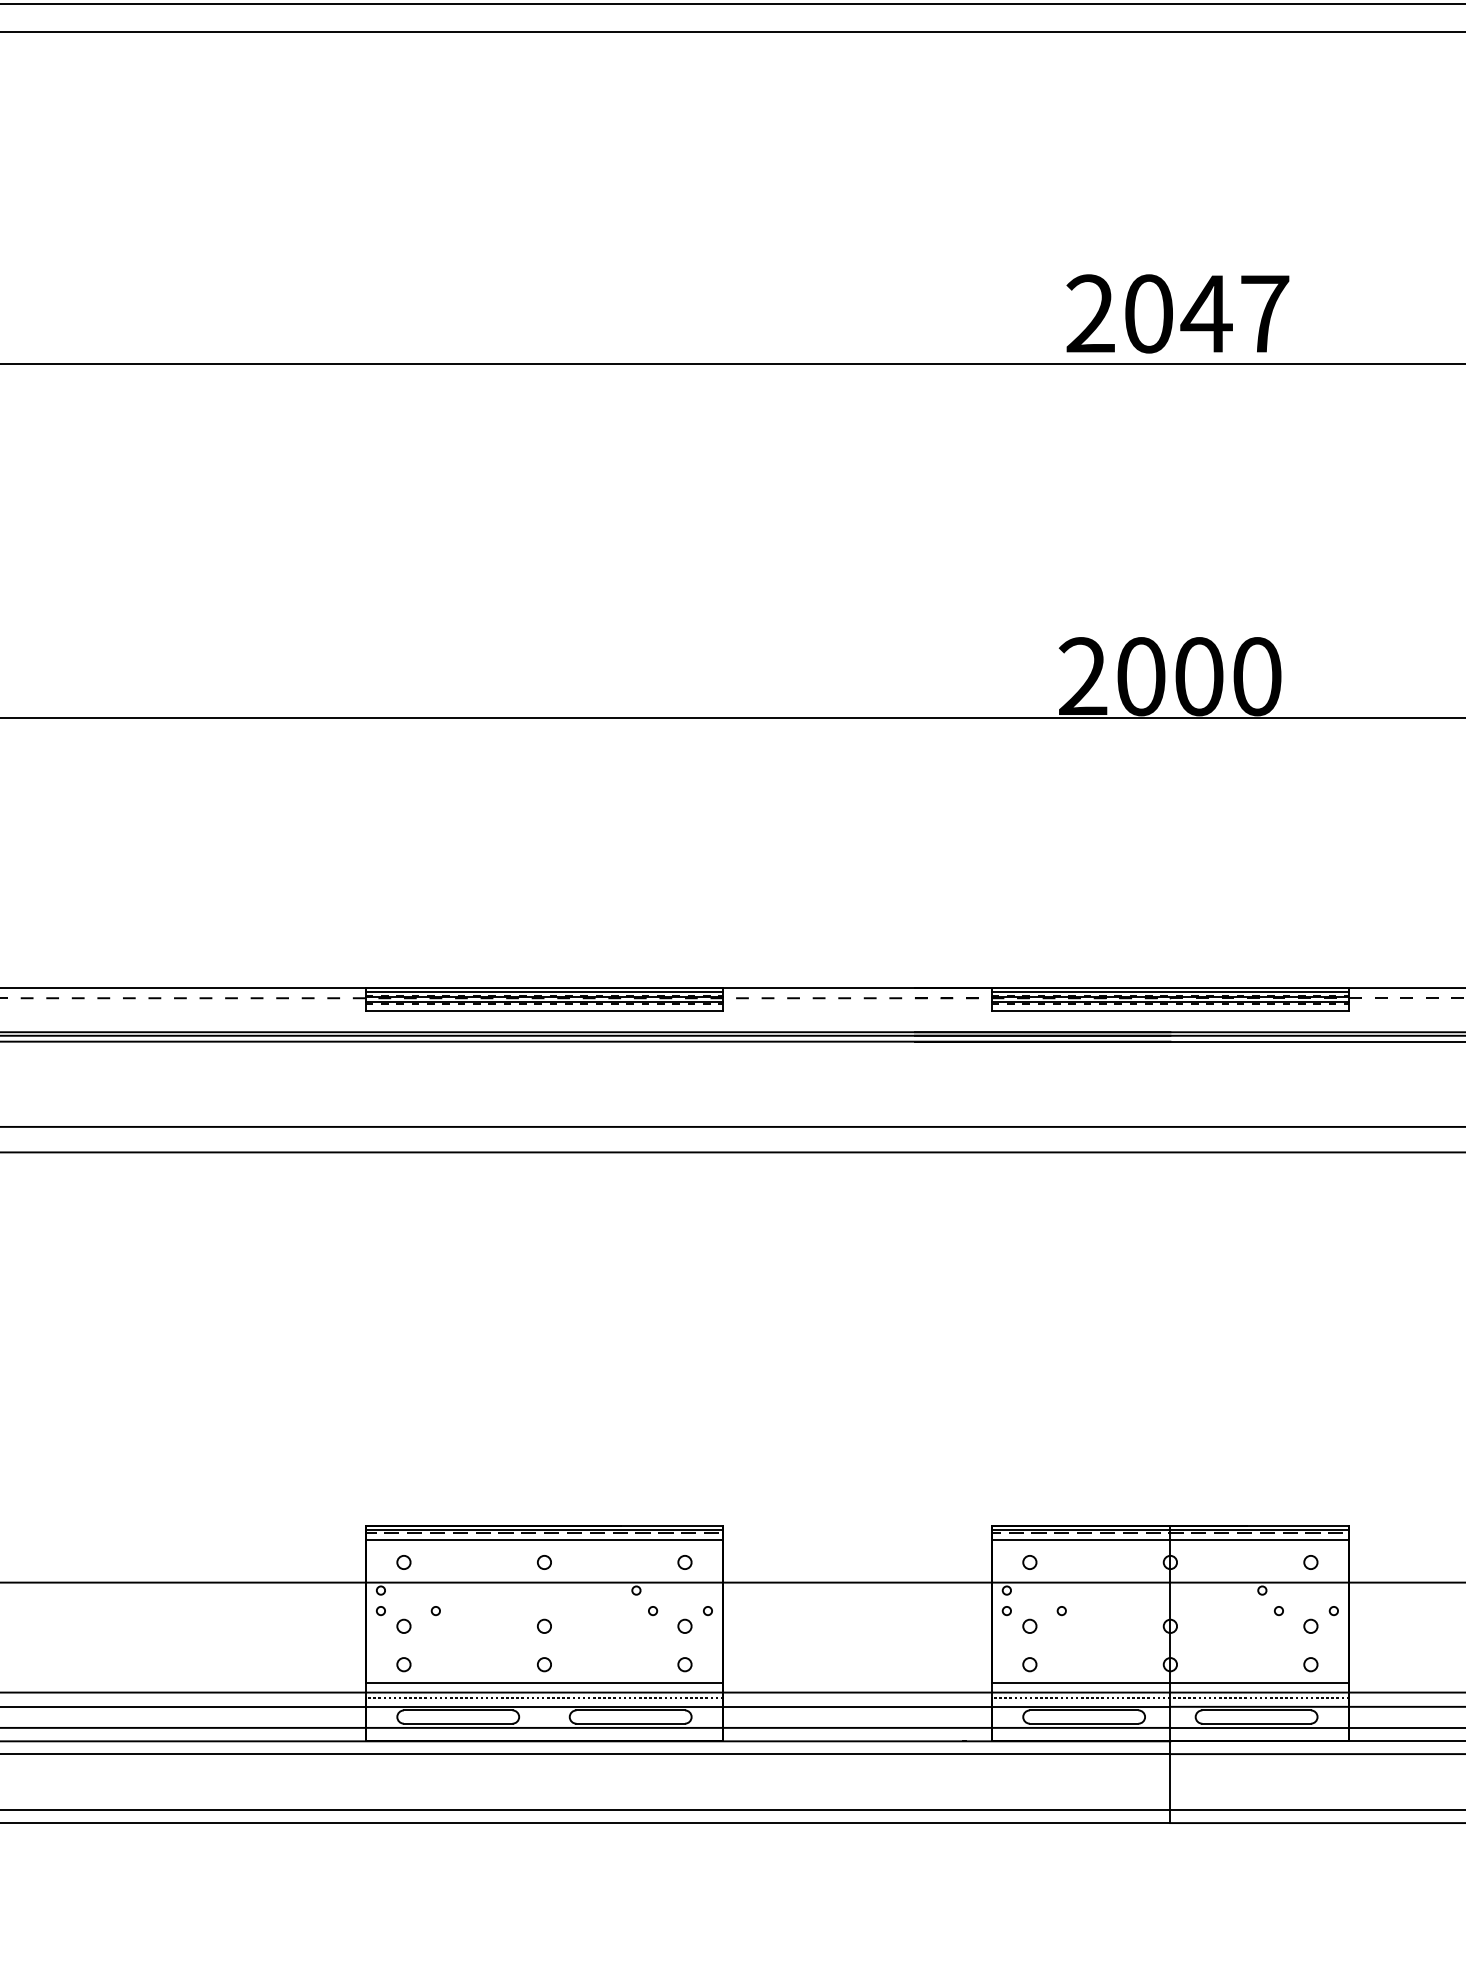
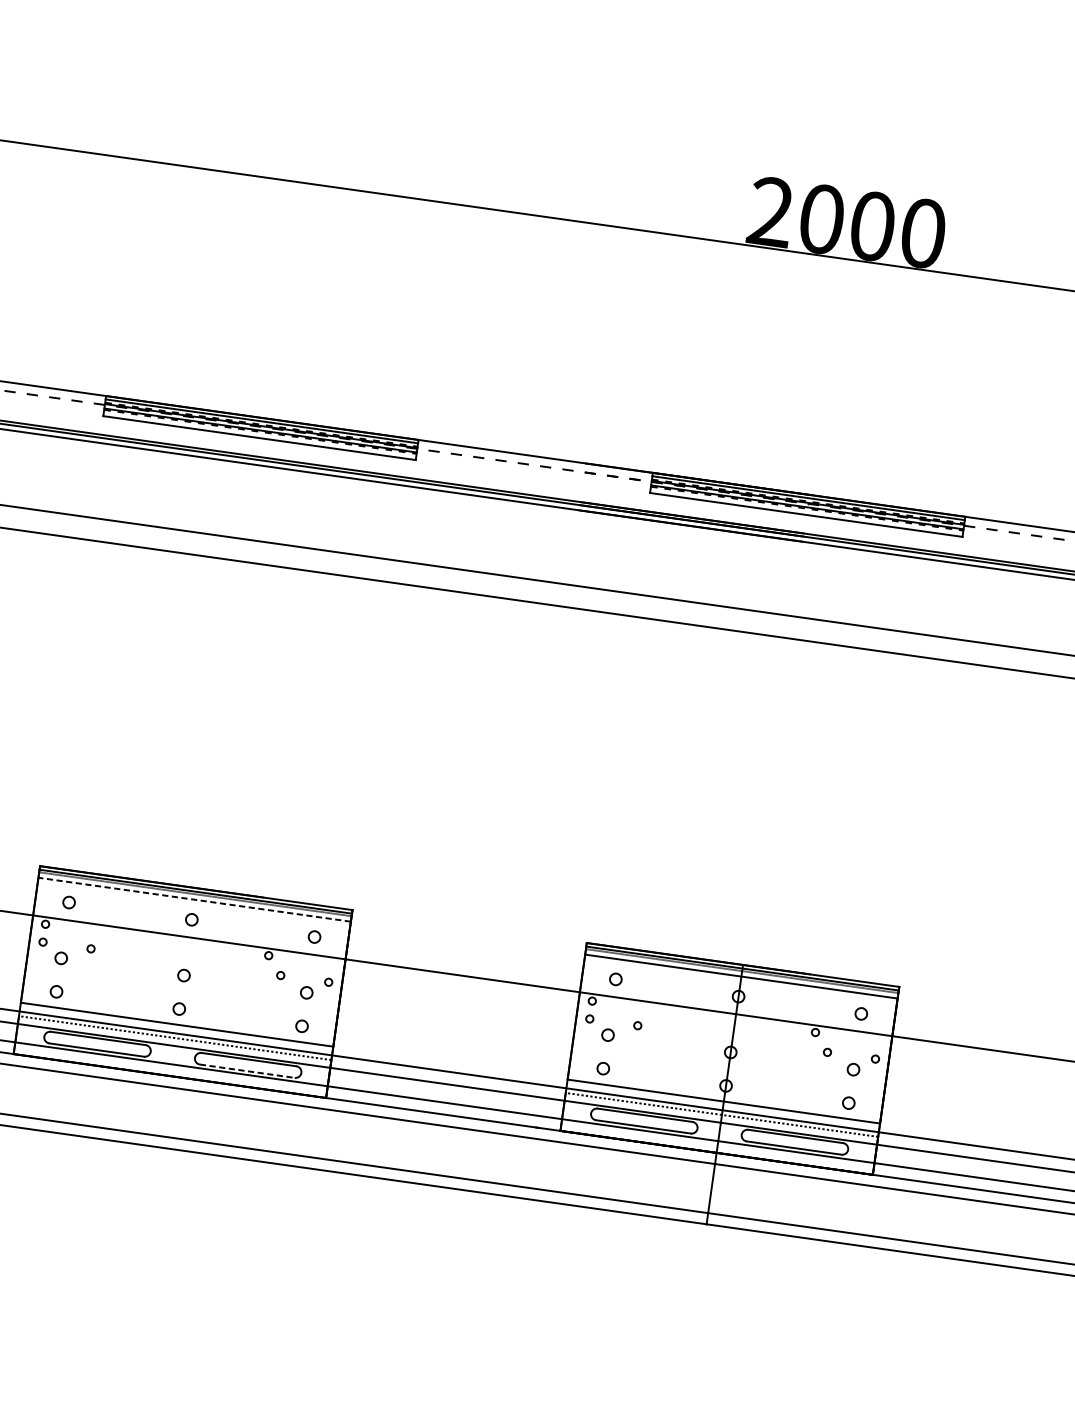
line: (544, 1539) -> (194, 899), solid -> dashed
line: (631, 1723) -> (248, 1071), solid -> dashed

